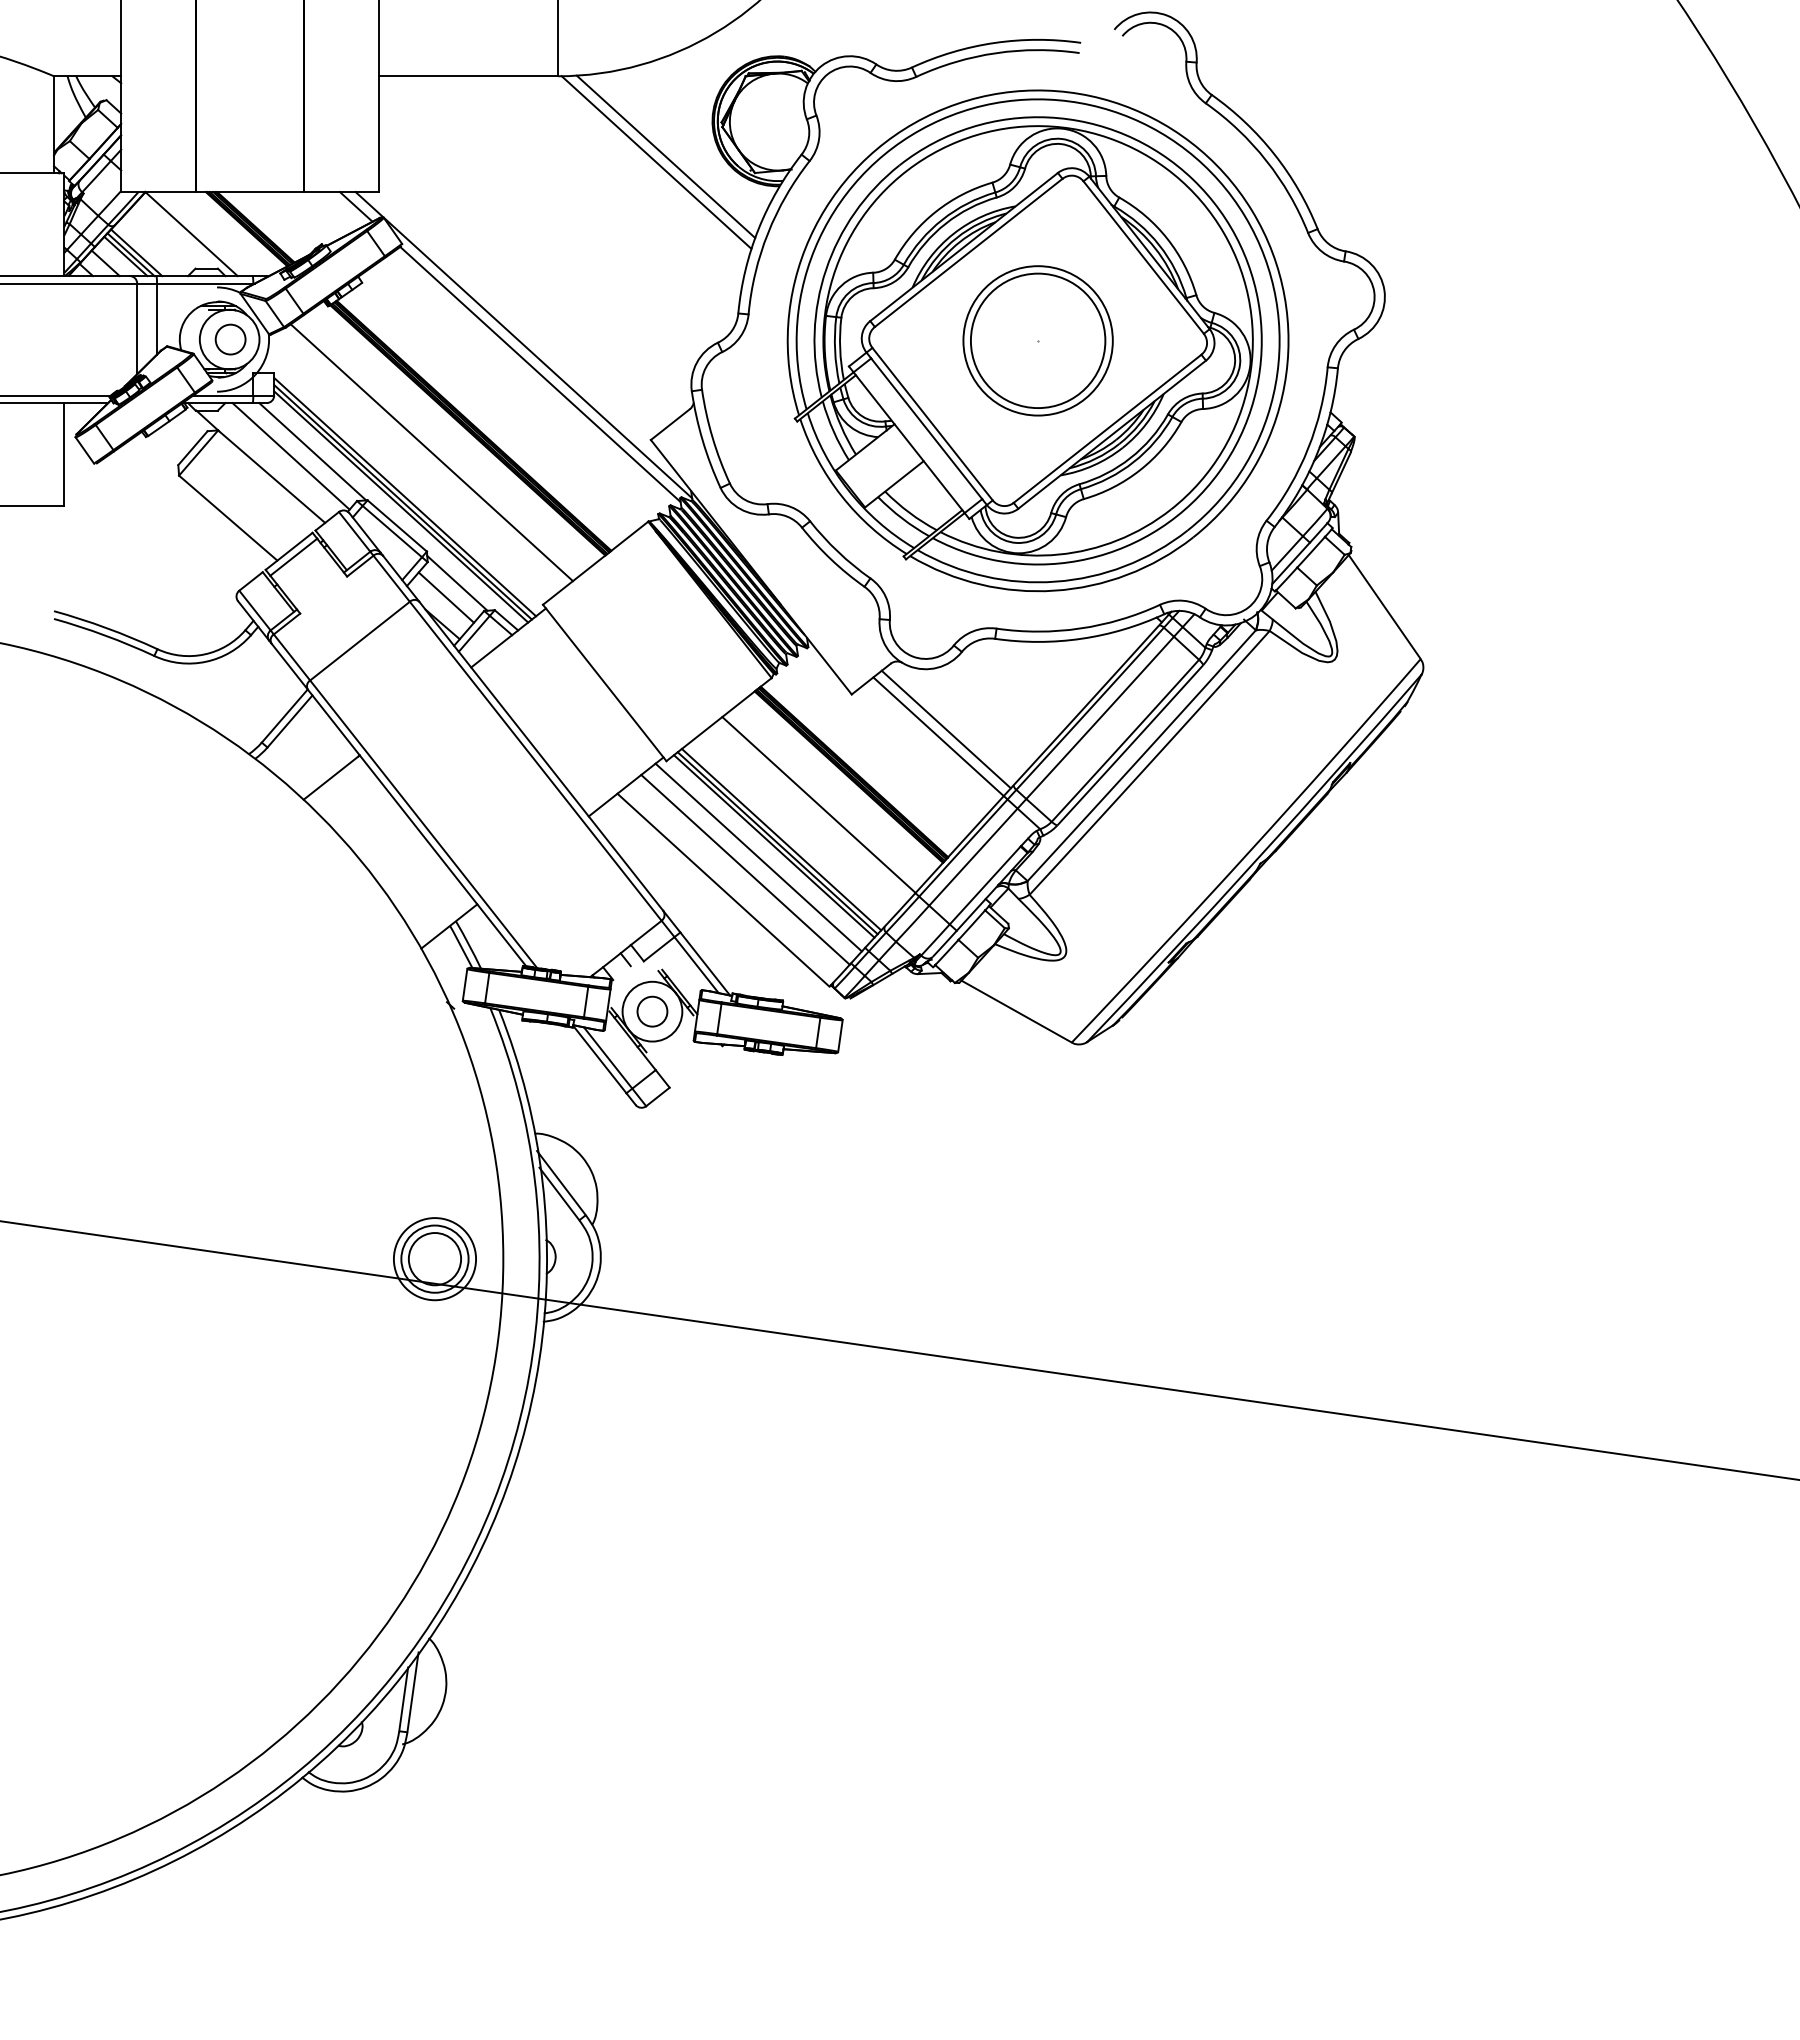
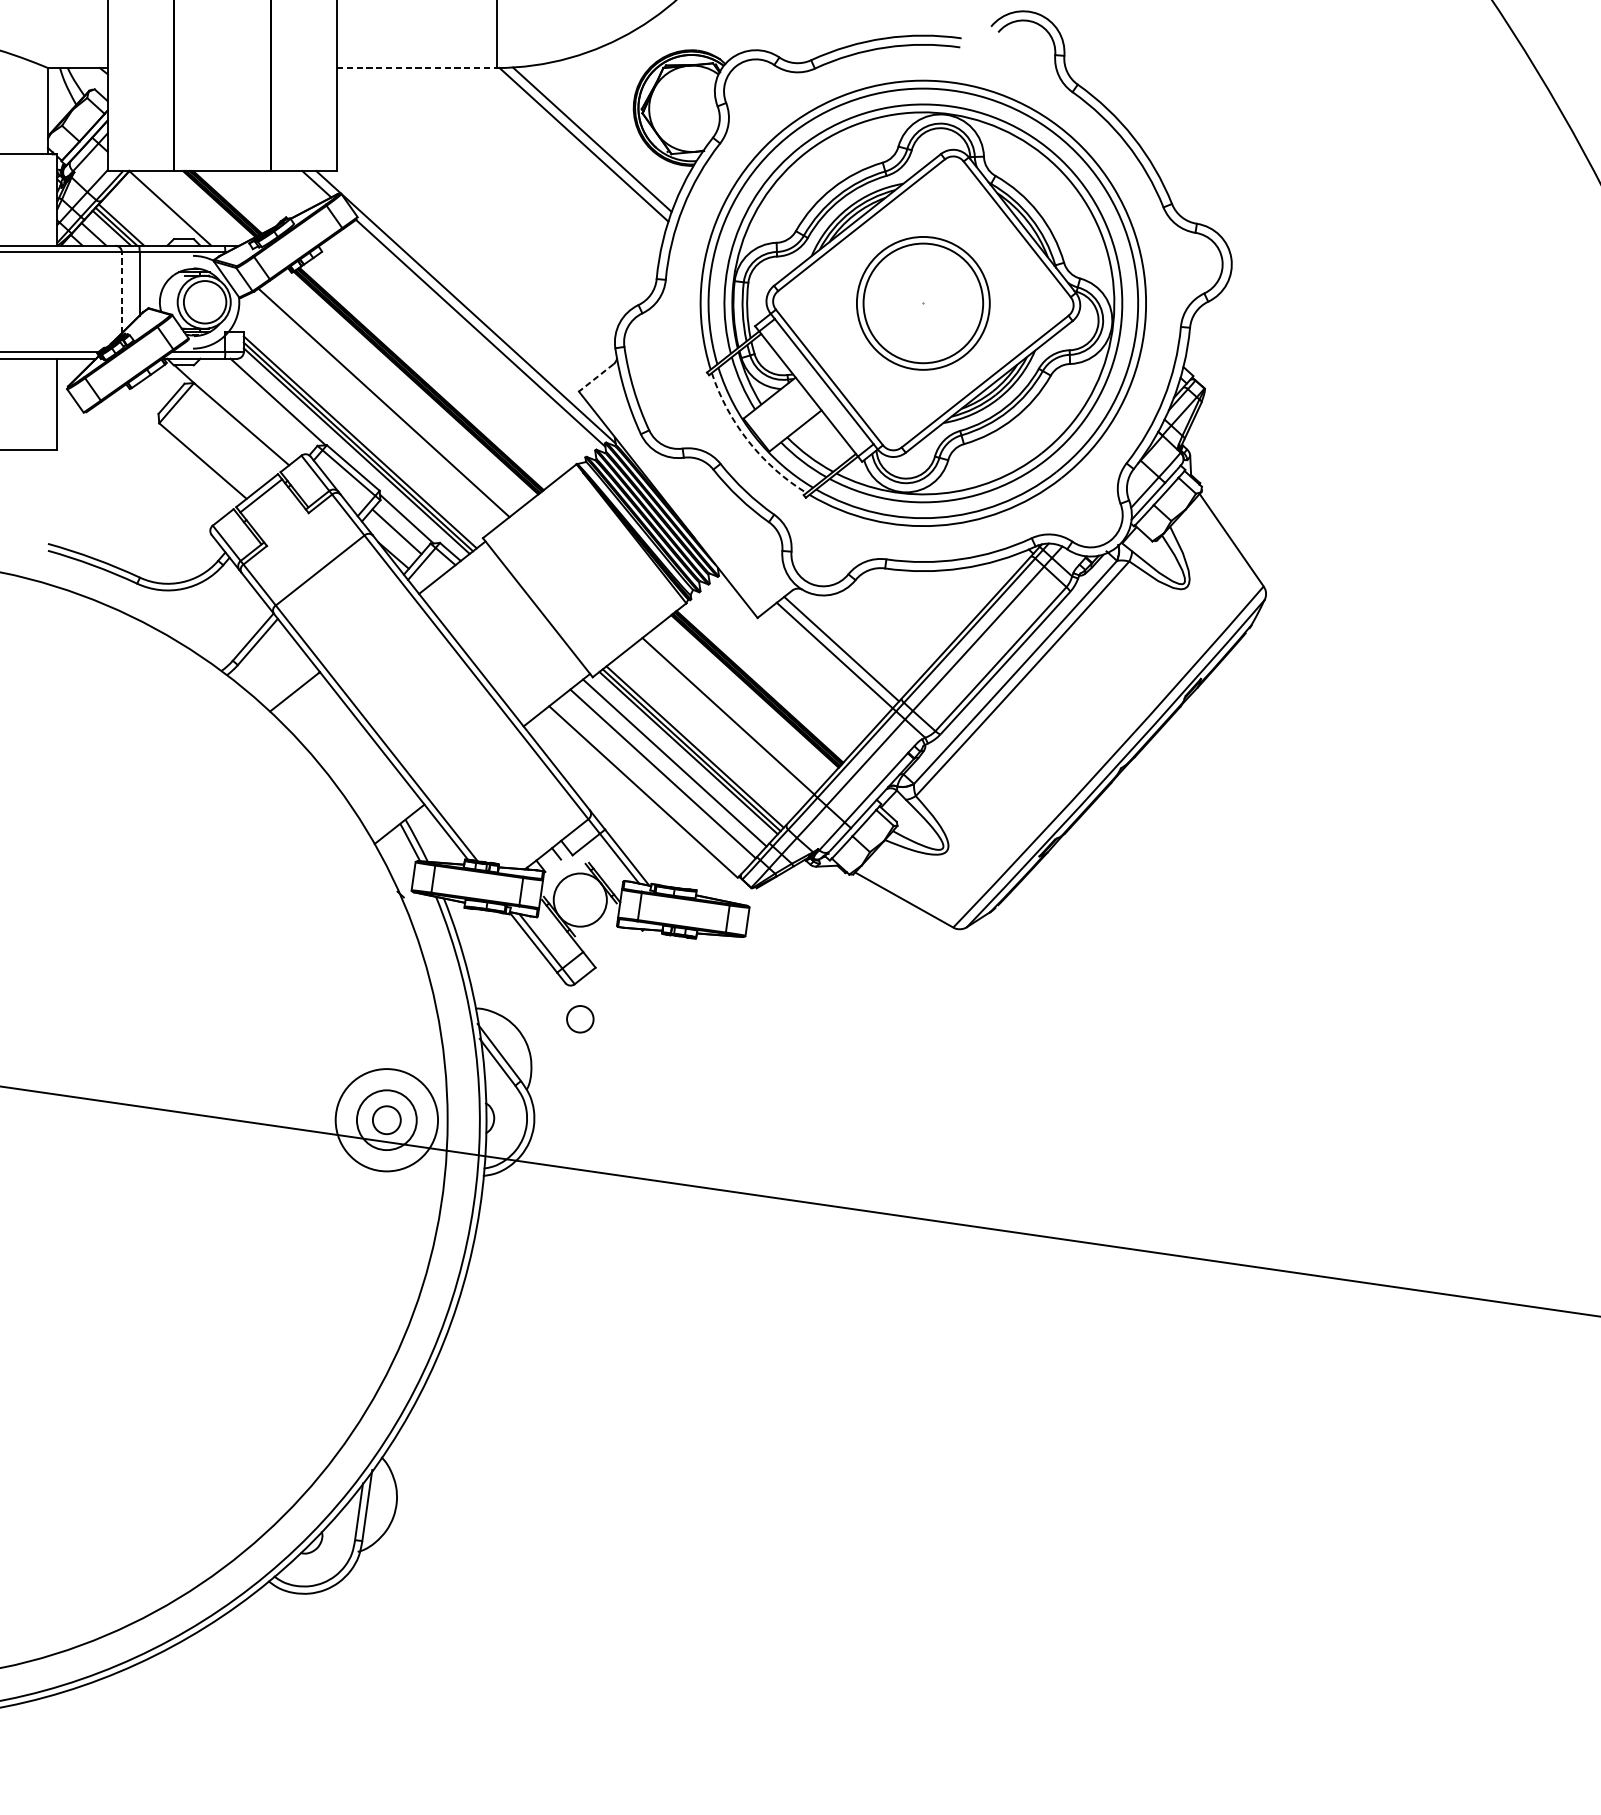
line: (468, 76) -> (416, 68), solid -> dashed
line: (137, 328) -> (122, 292), solid -> dashed
circle: (230, 339) -> (204, 302), size x1.6
line: (670, 424) -> (596, 377), solid -> dashed
line: (290, 456) -> (258, 406), removed
arc: (841, 496) -> (748, 441), solid -> dashed
circle: (652, 1011) -> (580, 1019), moved
circle: (434, 1259) -> (386, 1120), size x0.6
circle: (434, 1259) -> (386, 1120), size x1.4

